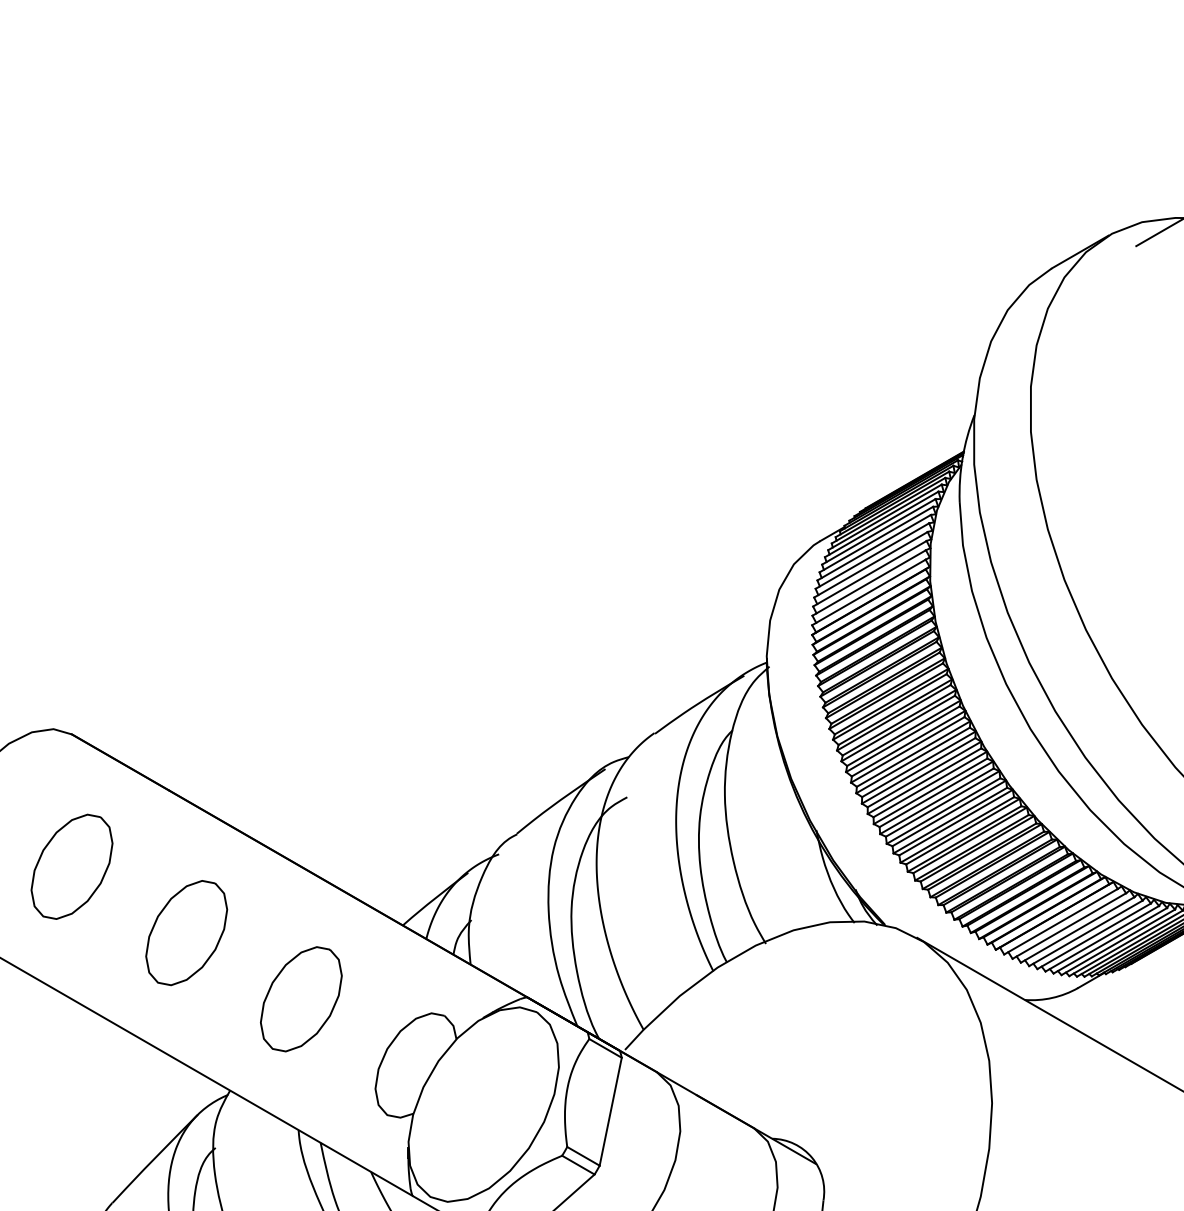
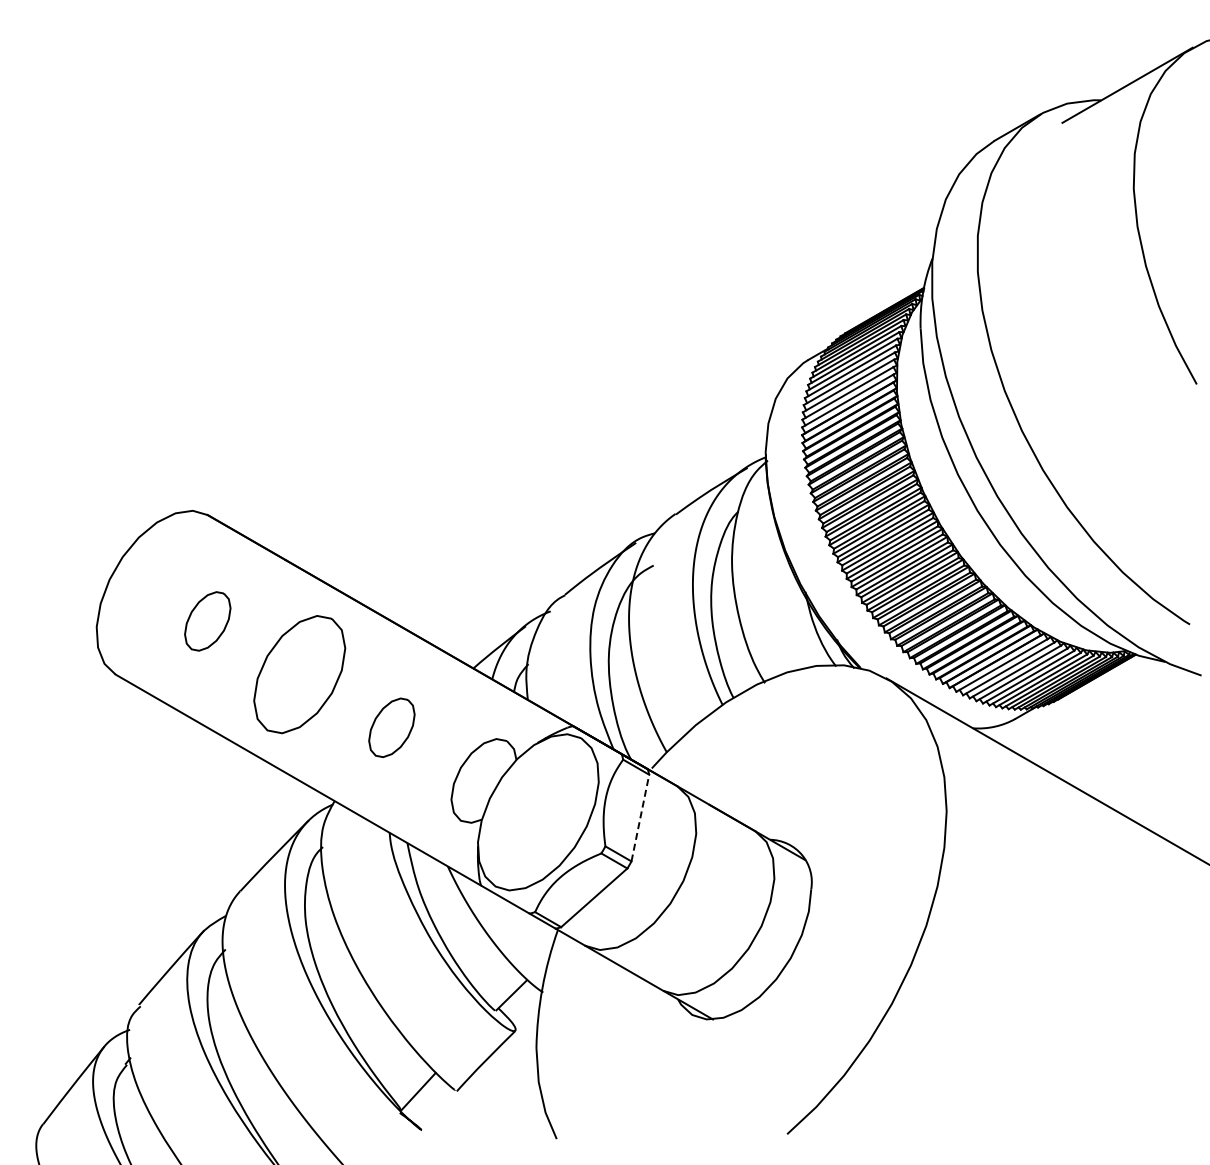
part: (71, 866) -> (207, 621), size x0.7
part: (186, 932) -> (299, 674), size x1.4
part: (300, 998) -> (391, 727), size x0.7
line: (610, 1111) -> (640, 817), solid -> dashed

